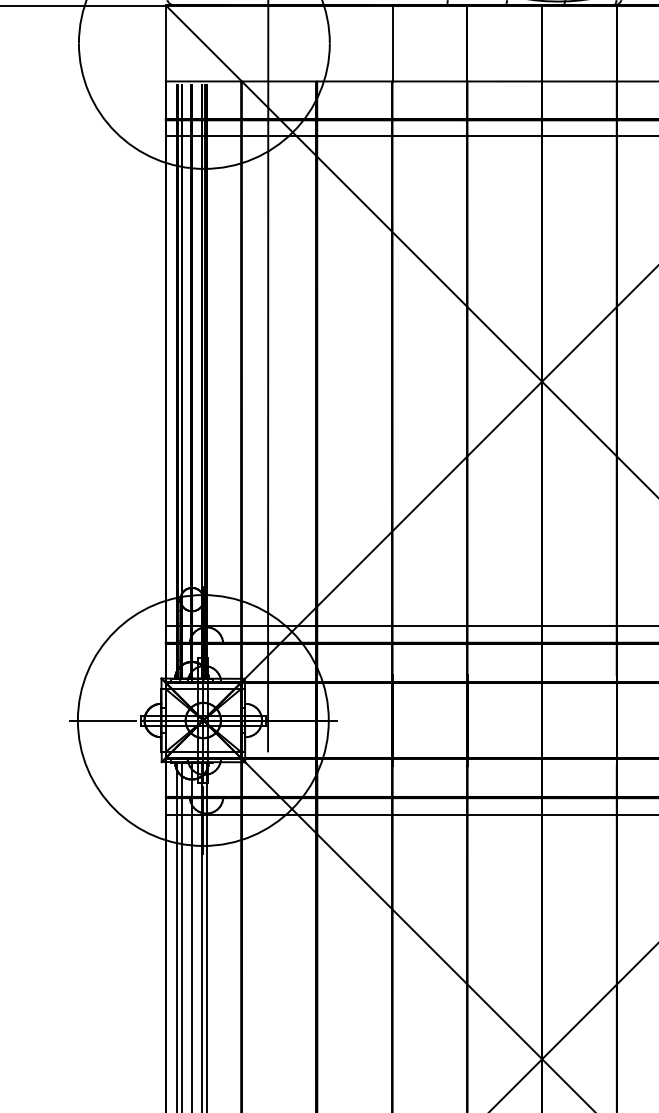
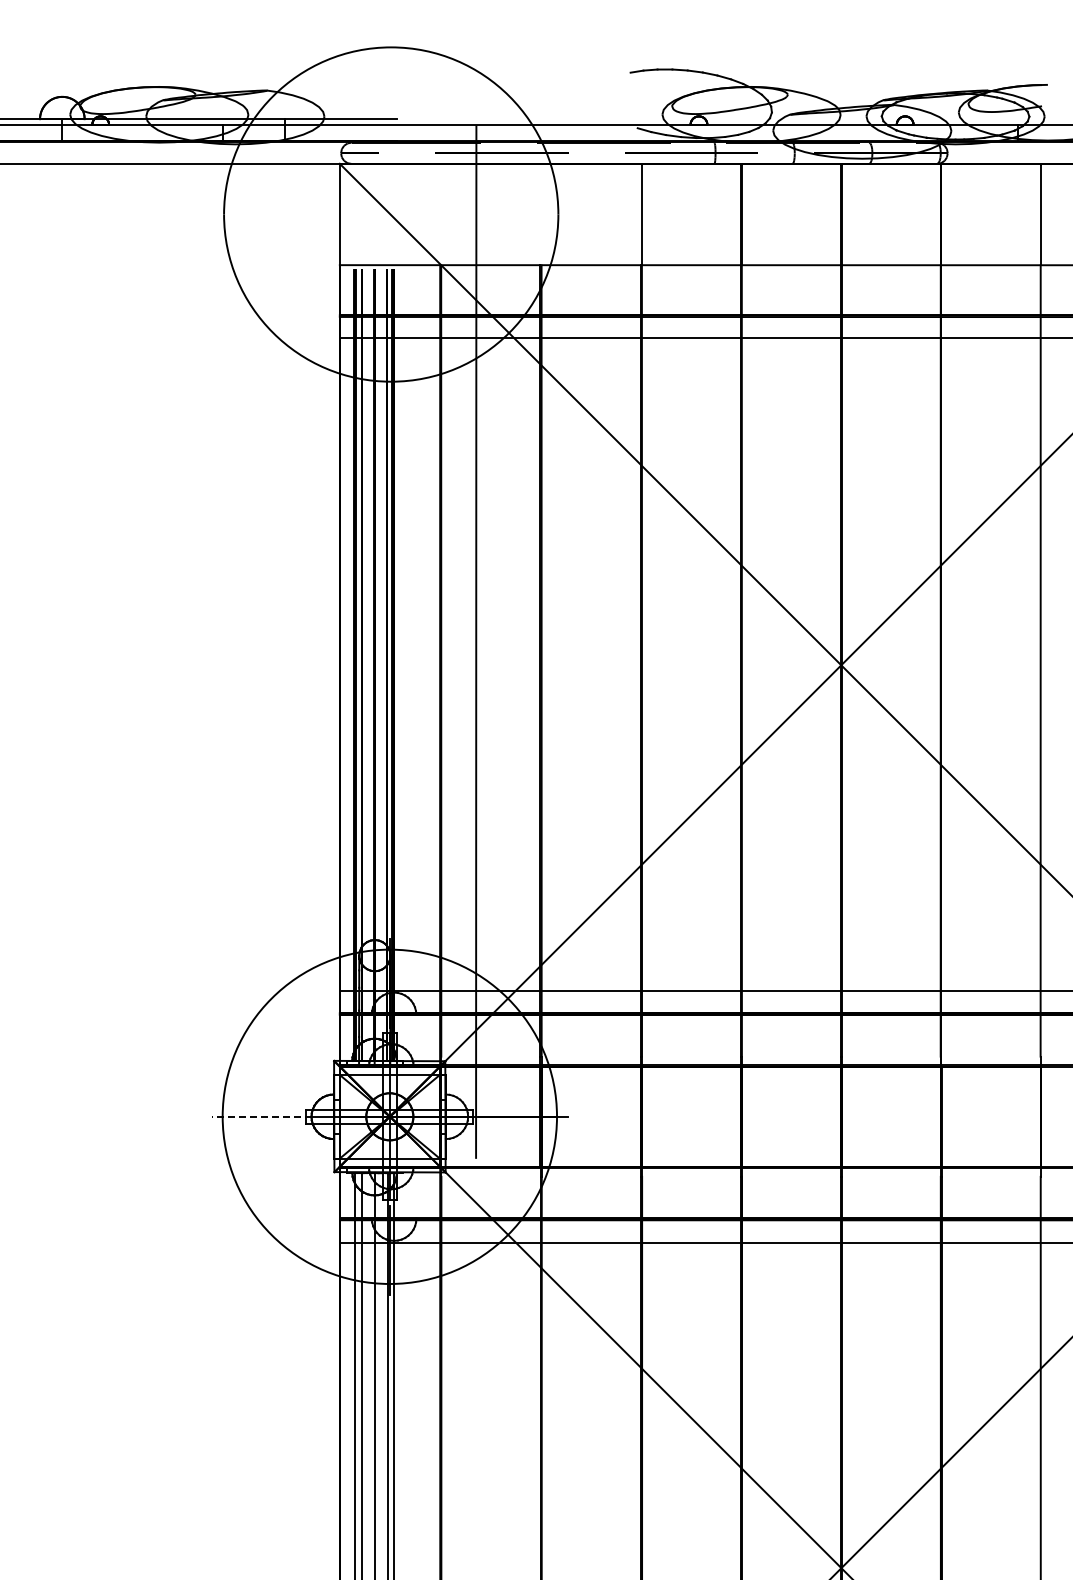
line: (103, 720) -> (256, 1116), solid -> dashed

